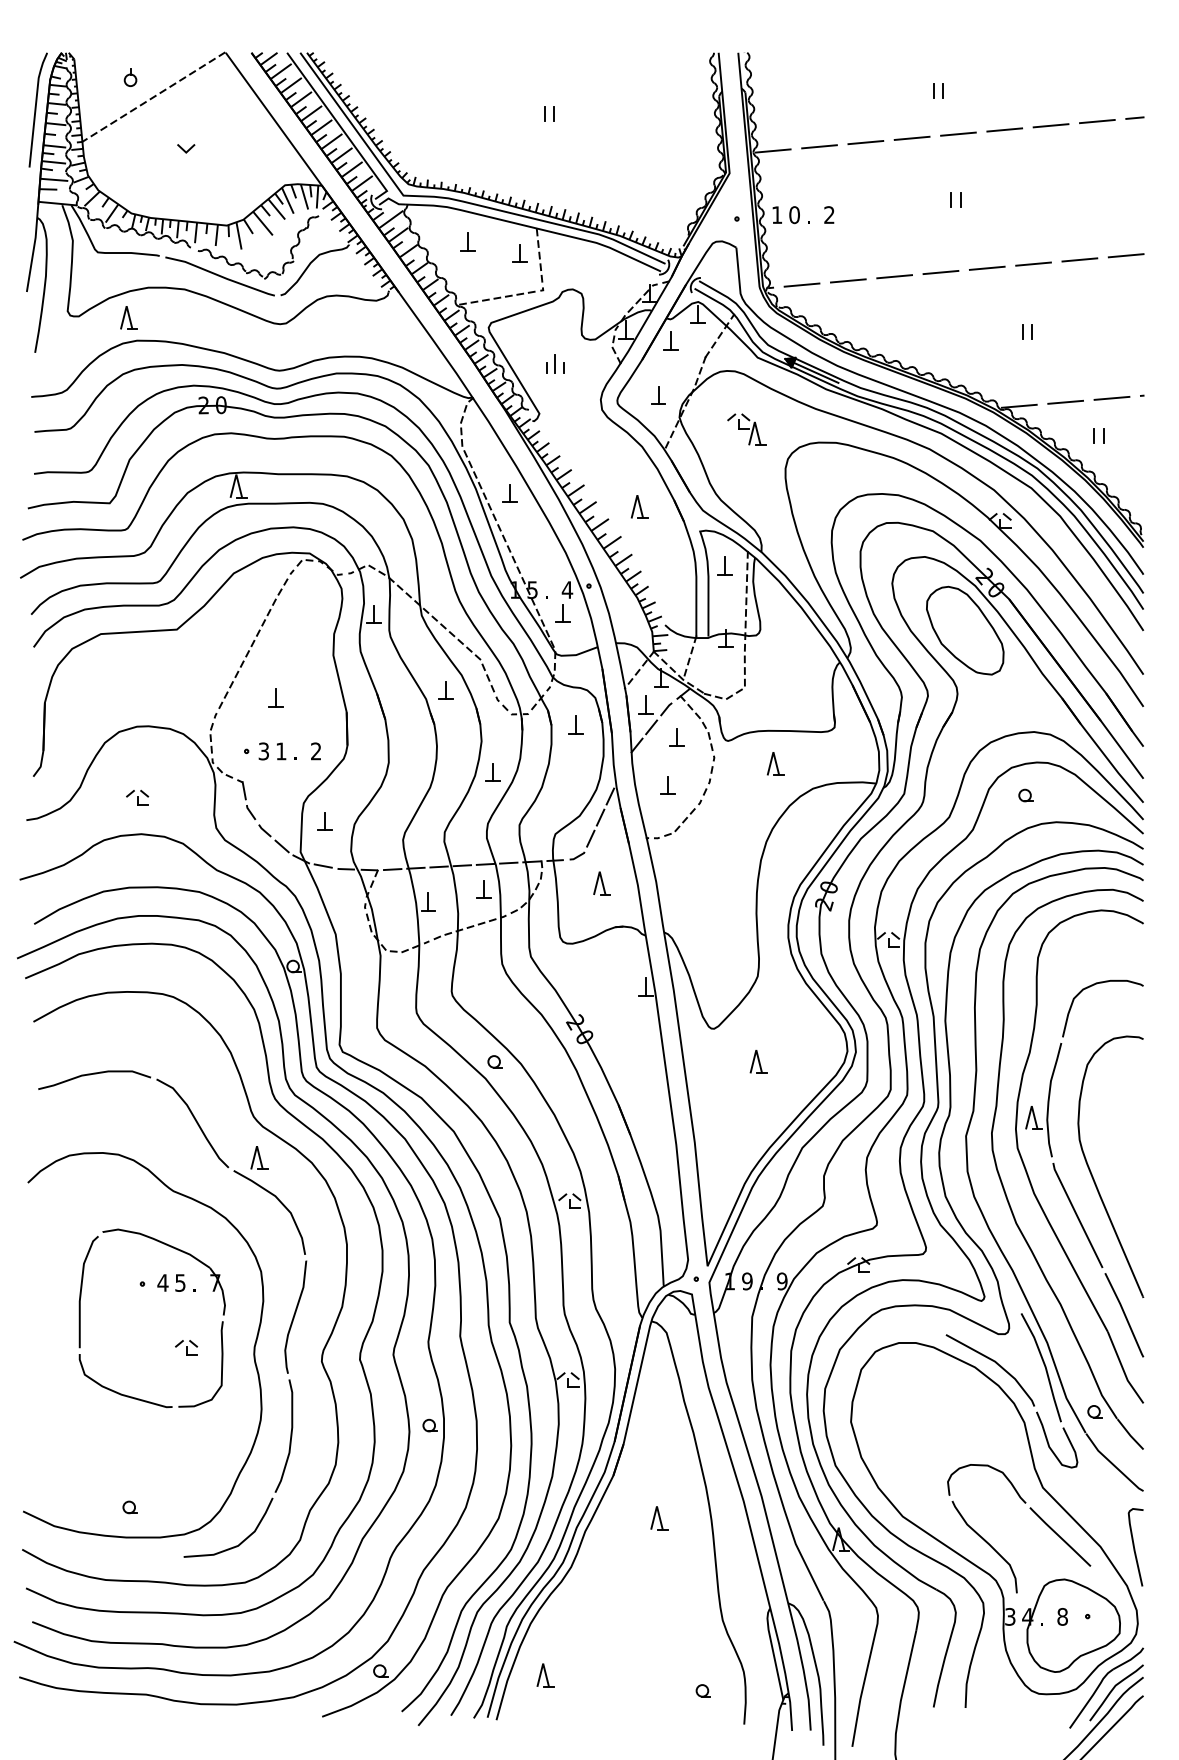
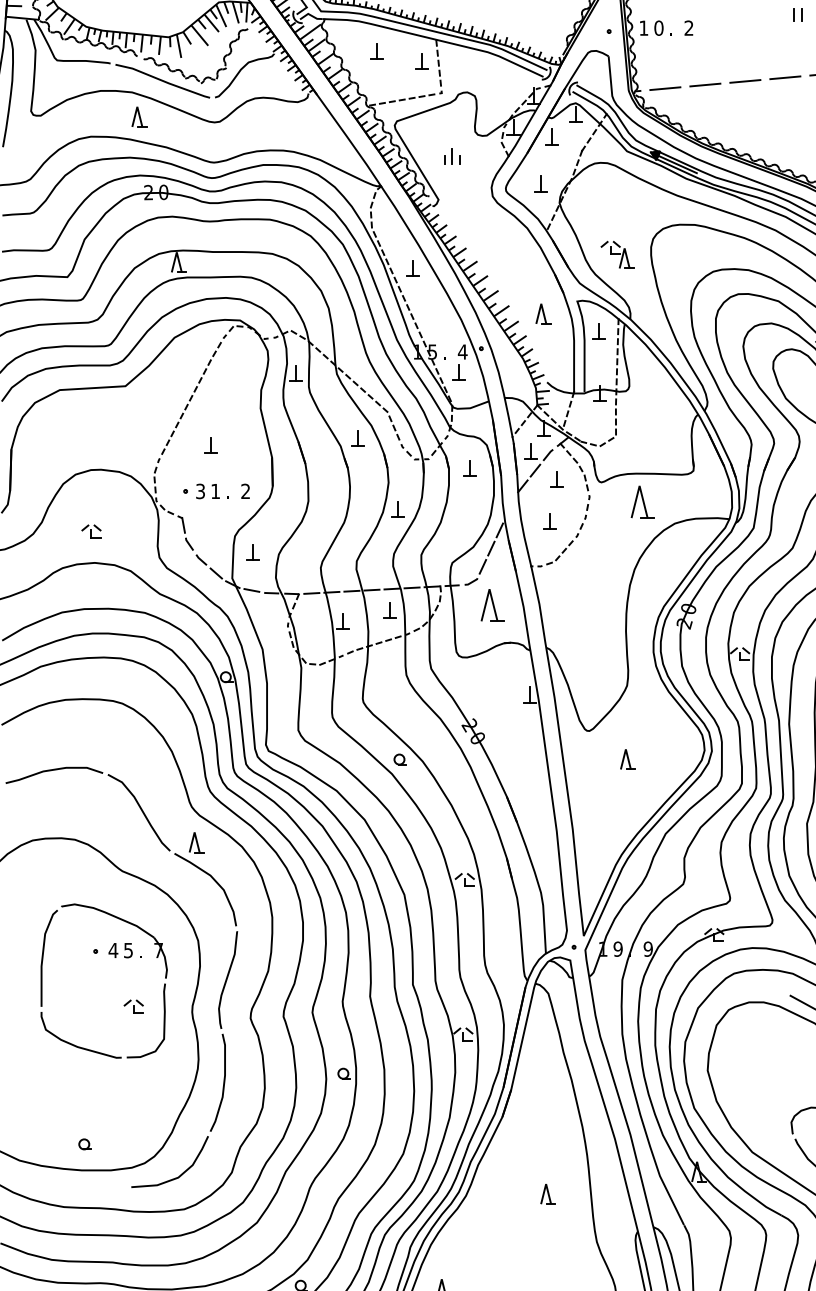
part: (128, 317) -> (138, 116), moved
part: (746, 429) -> (617, 254), moved
part: (639, 506) -> (543, 313), moved
part: (775, 763) -> (642, 501), size x1.6
part: (601, 883) -> (492, 605), size x1.6
part: (659, 1518) -> (548, 1194), moved

